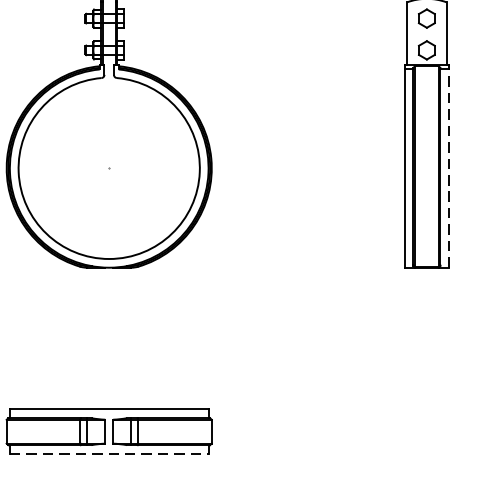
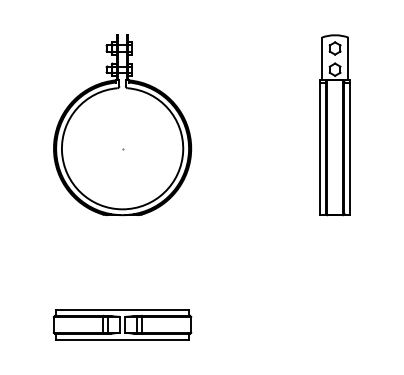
line: (449, 168) -> (350, 148), dashed -> solid
line: (110, 453) -> (123, 339), dashed -> solid

